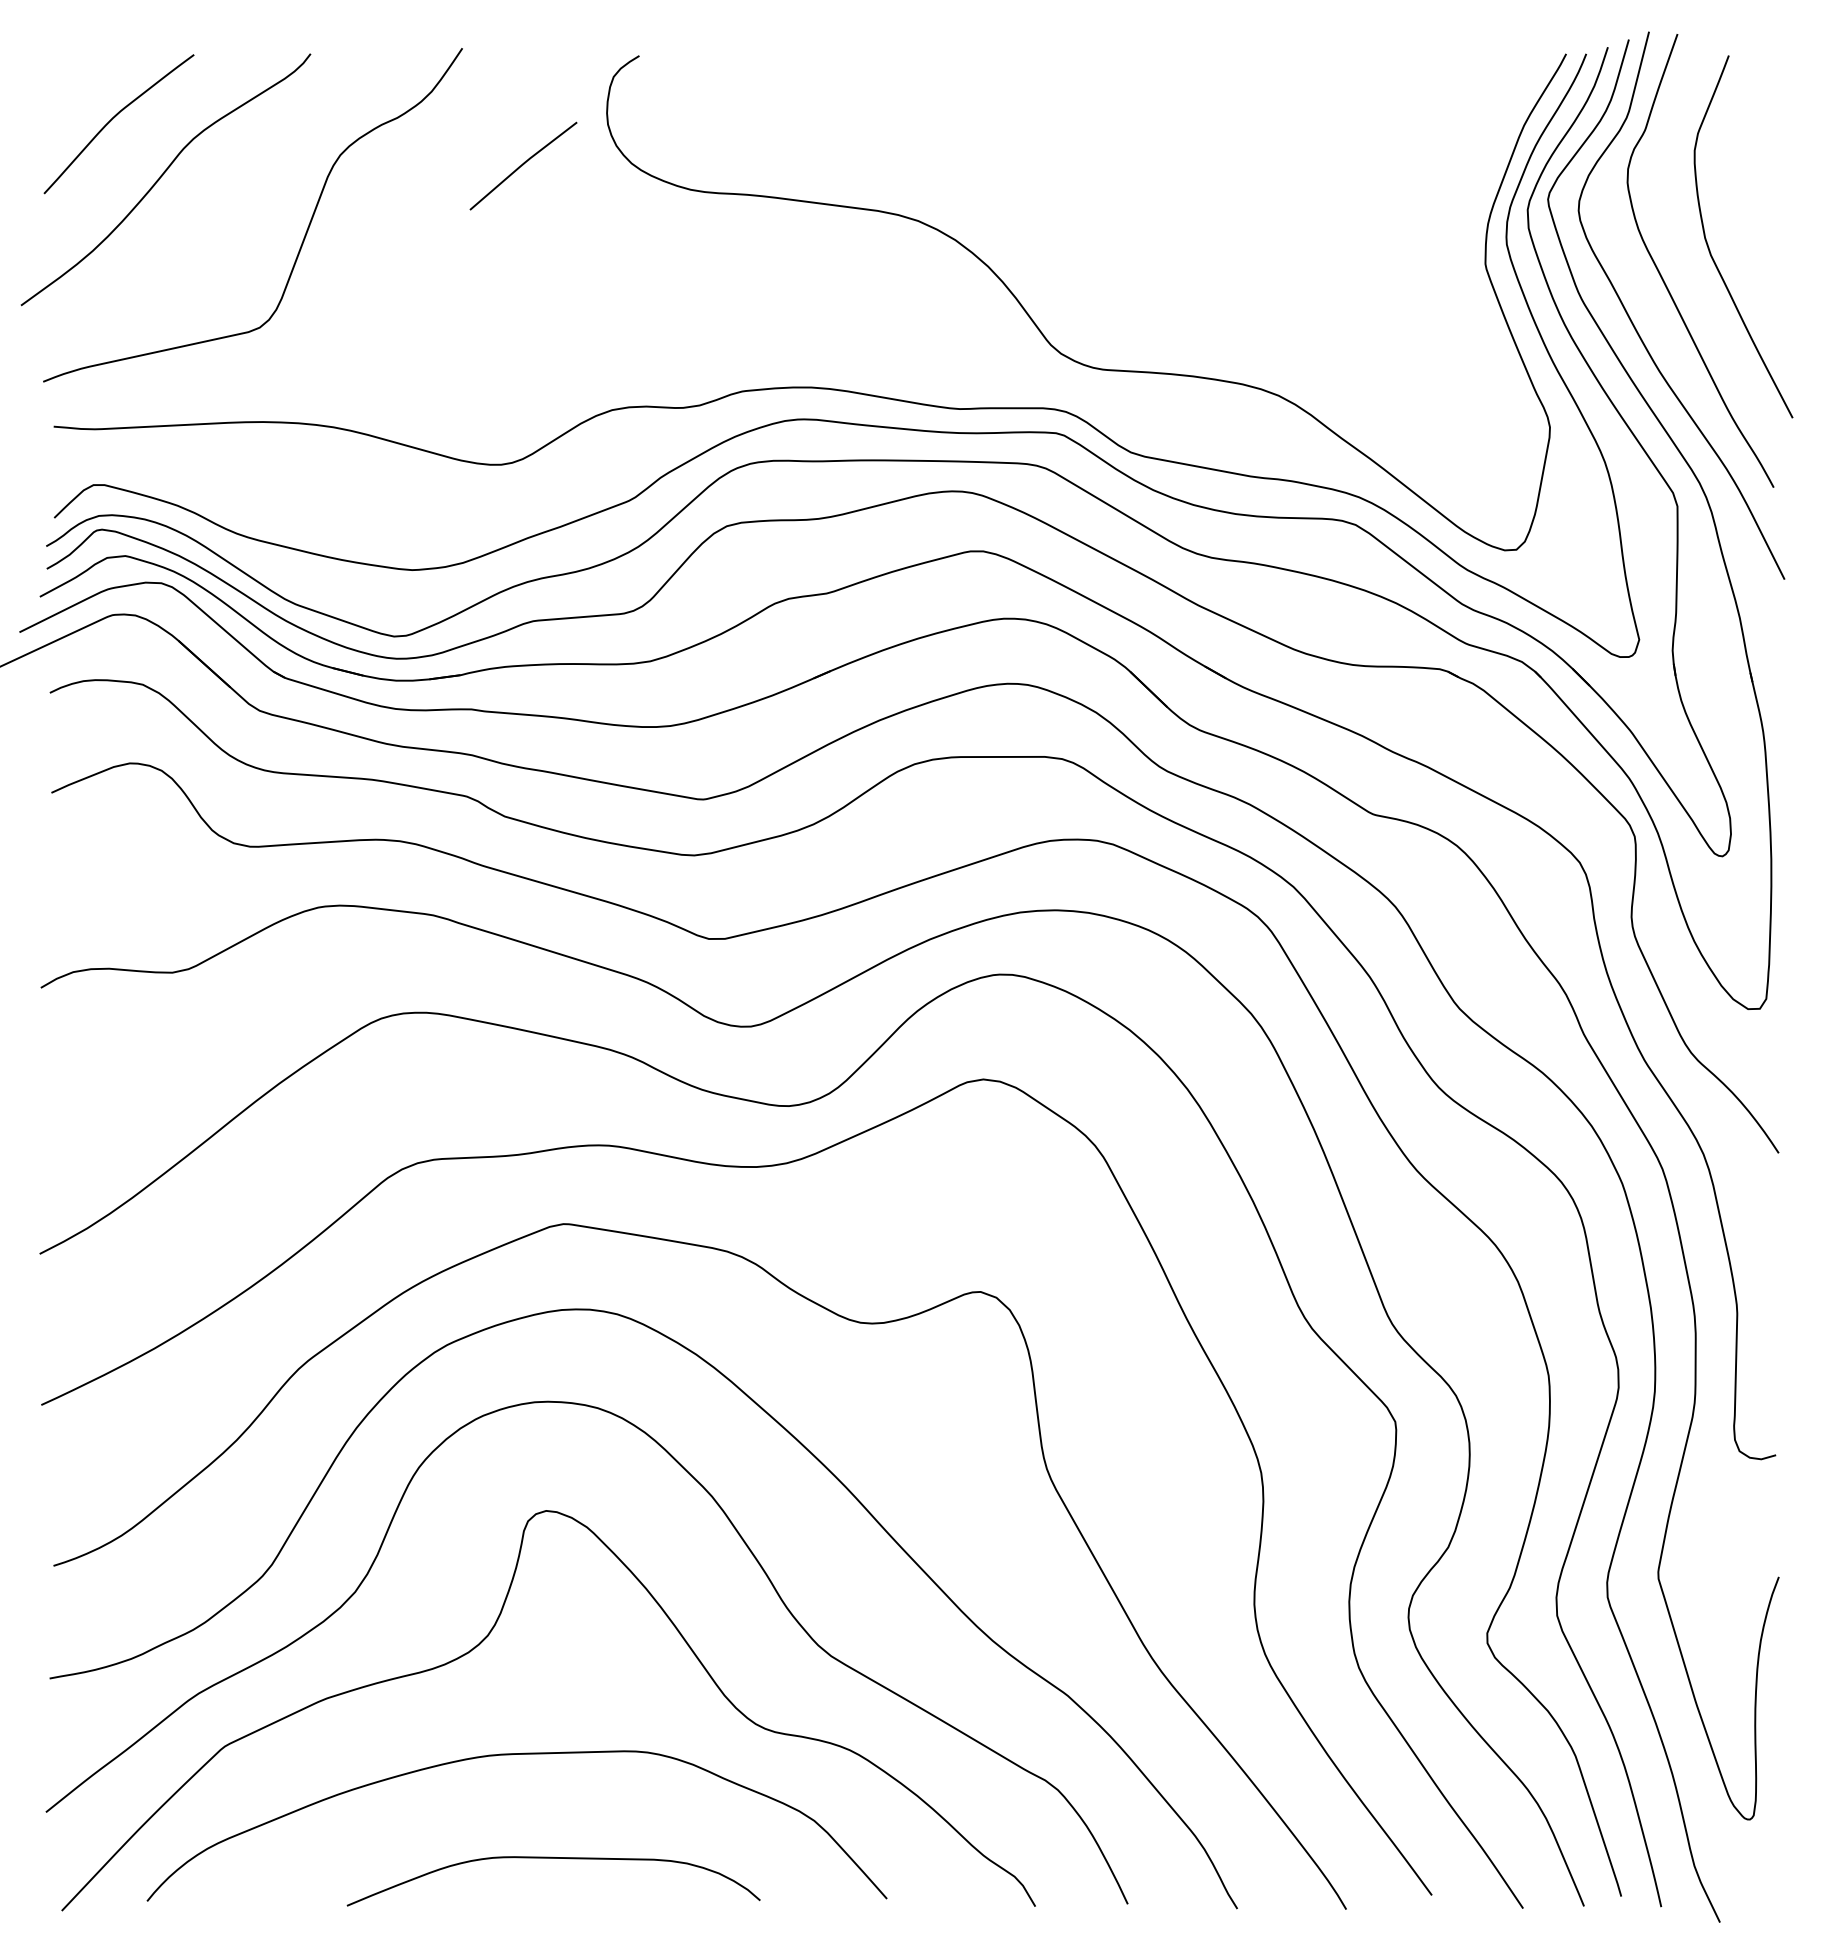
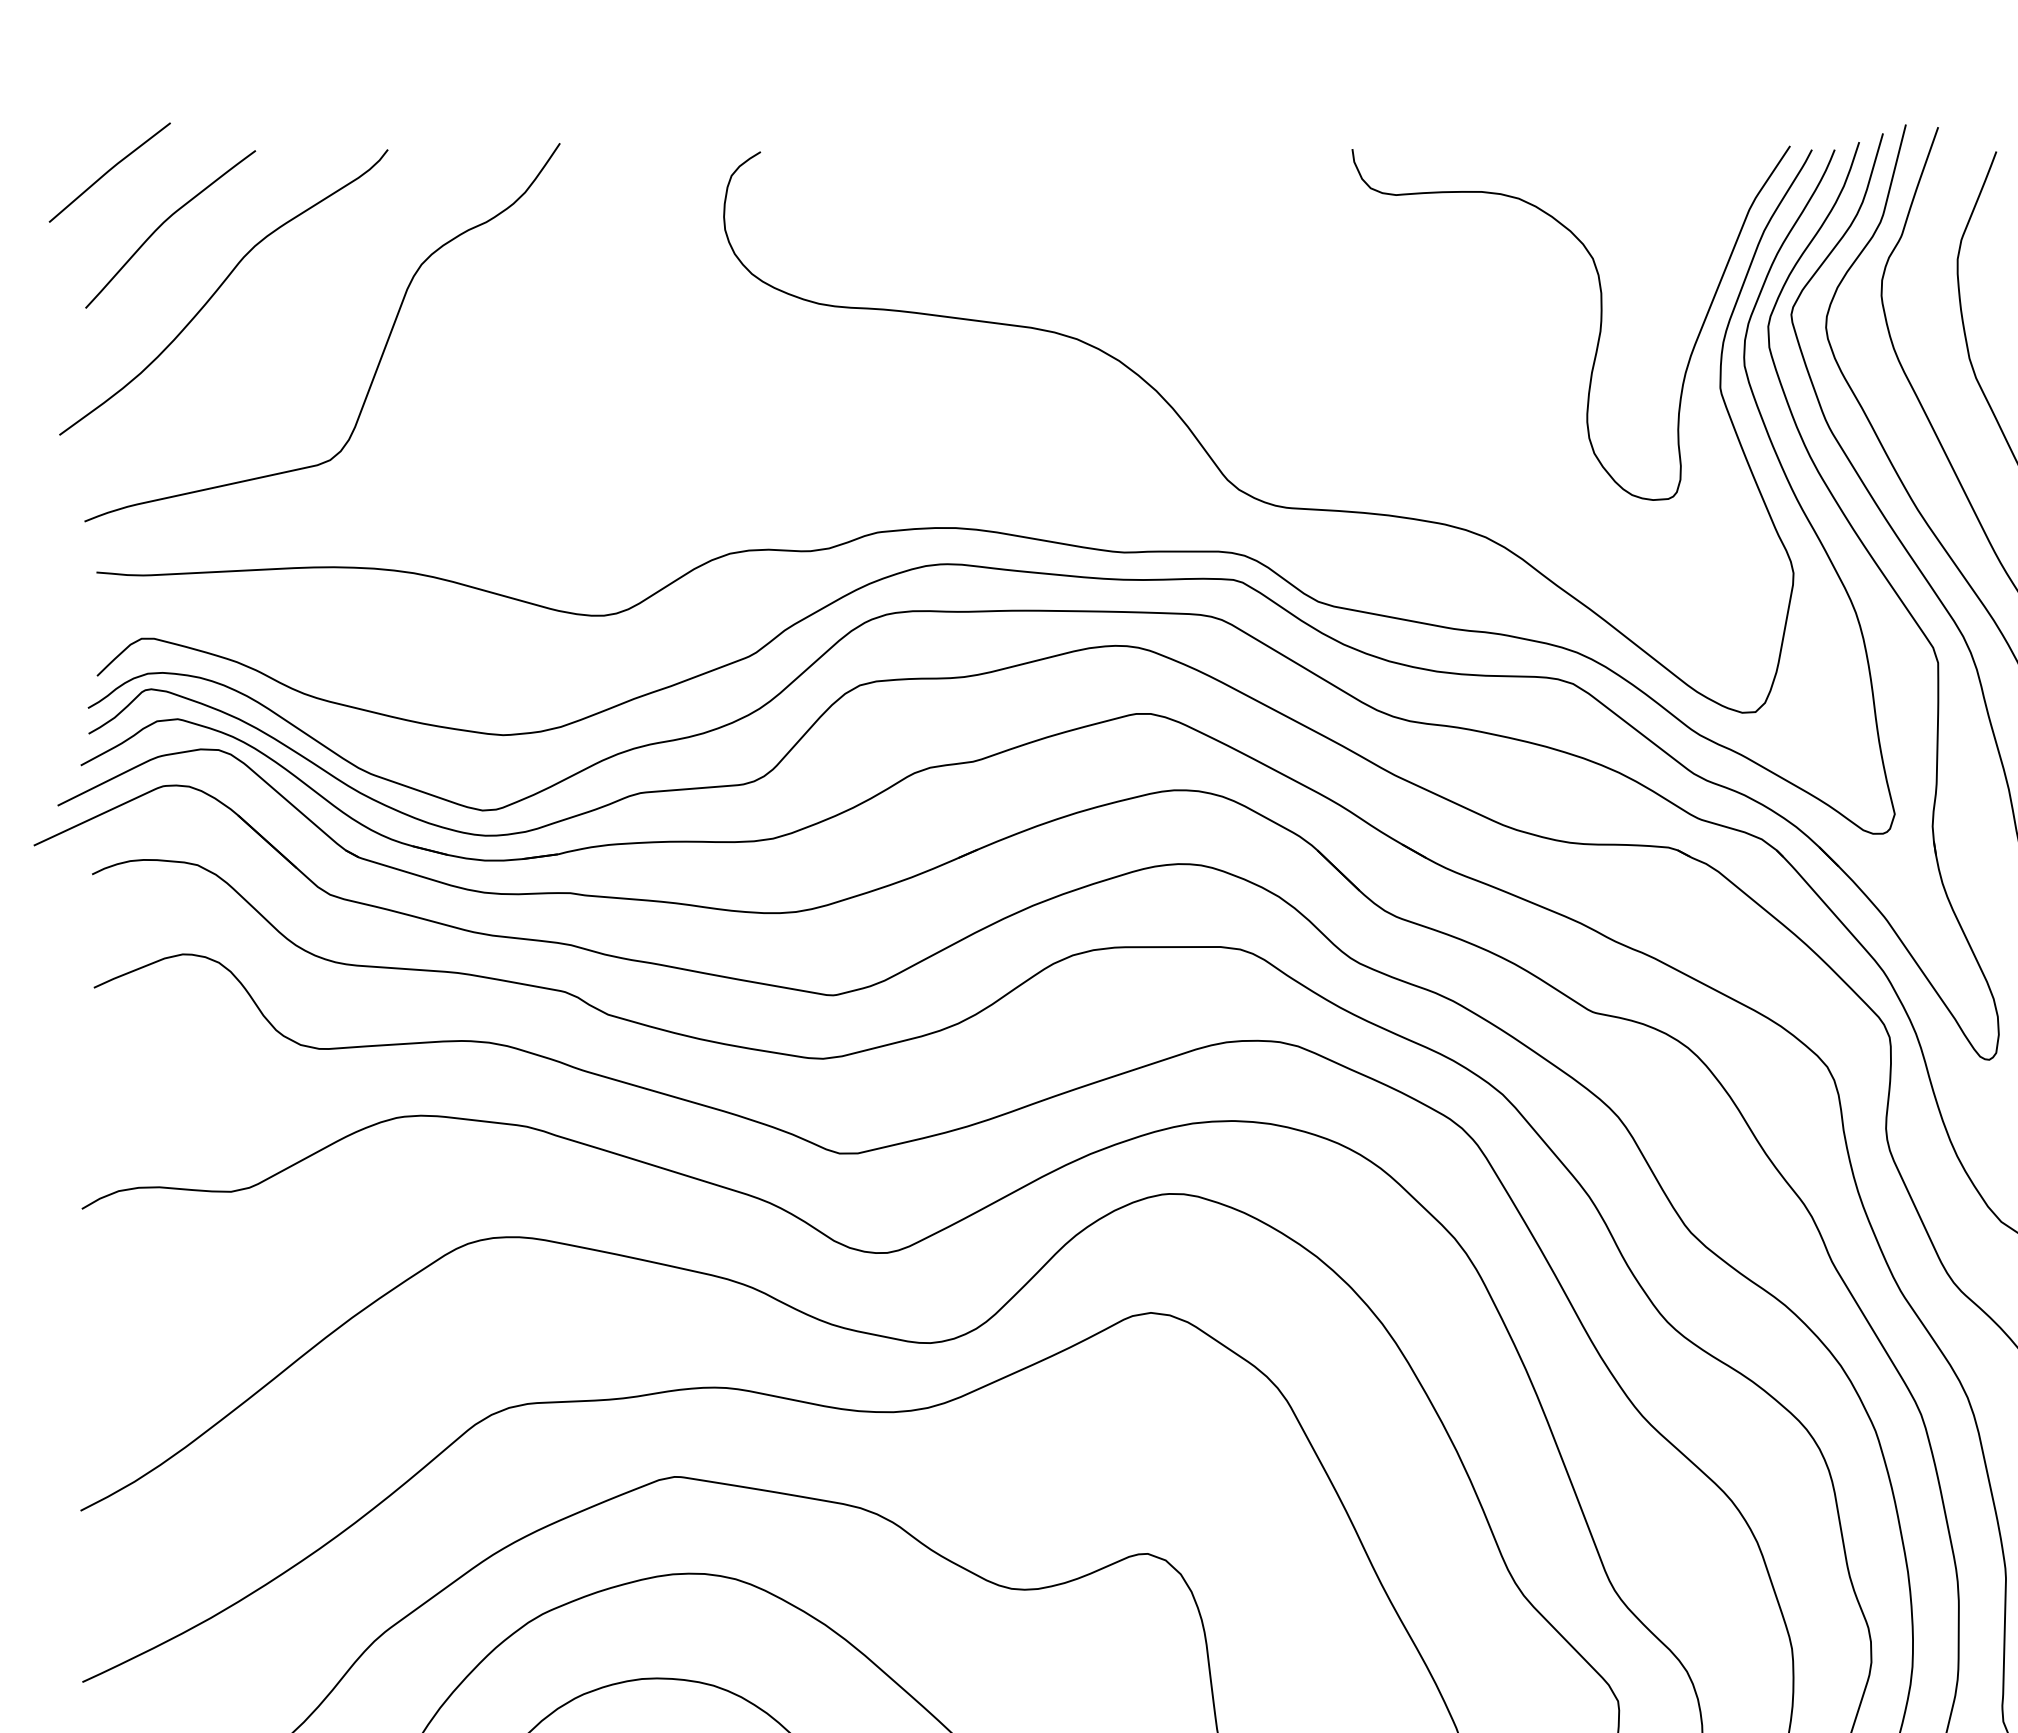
curve: (523, 165) -> (109, 171), moved
curve: (1379, 206) -> (1600, 322), added

